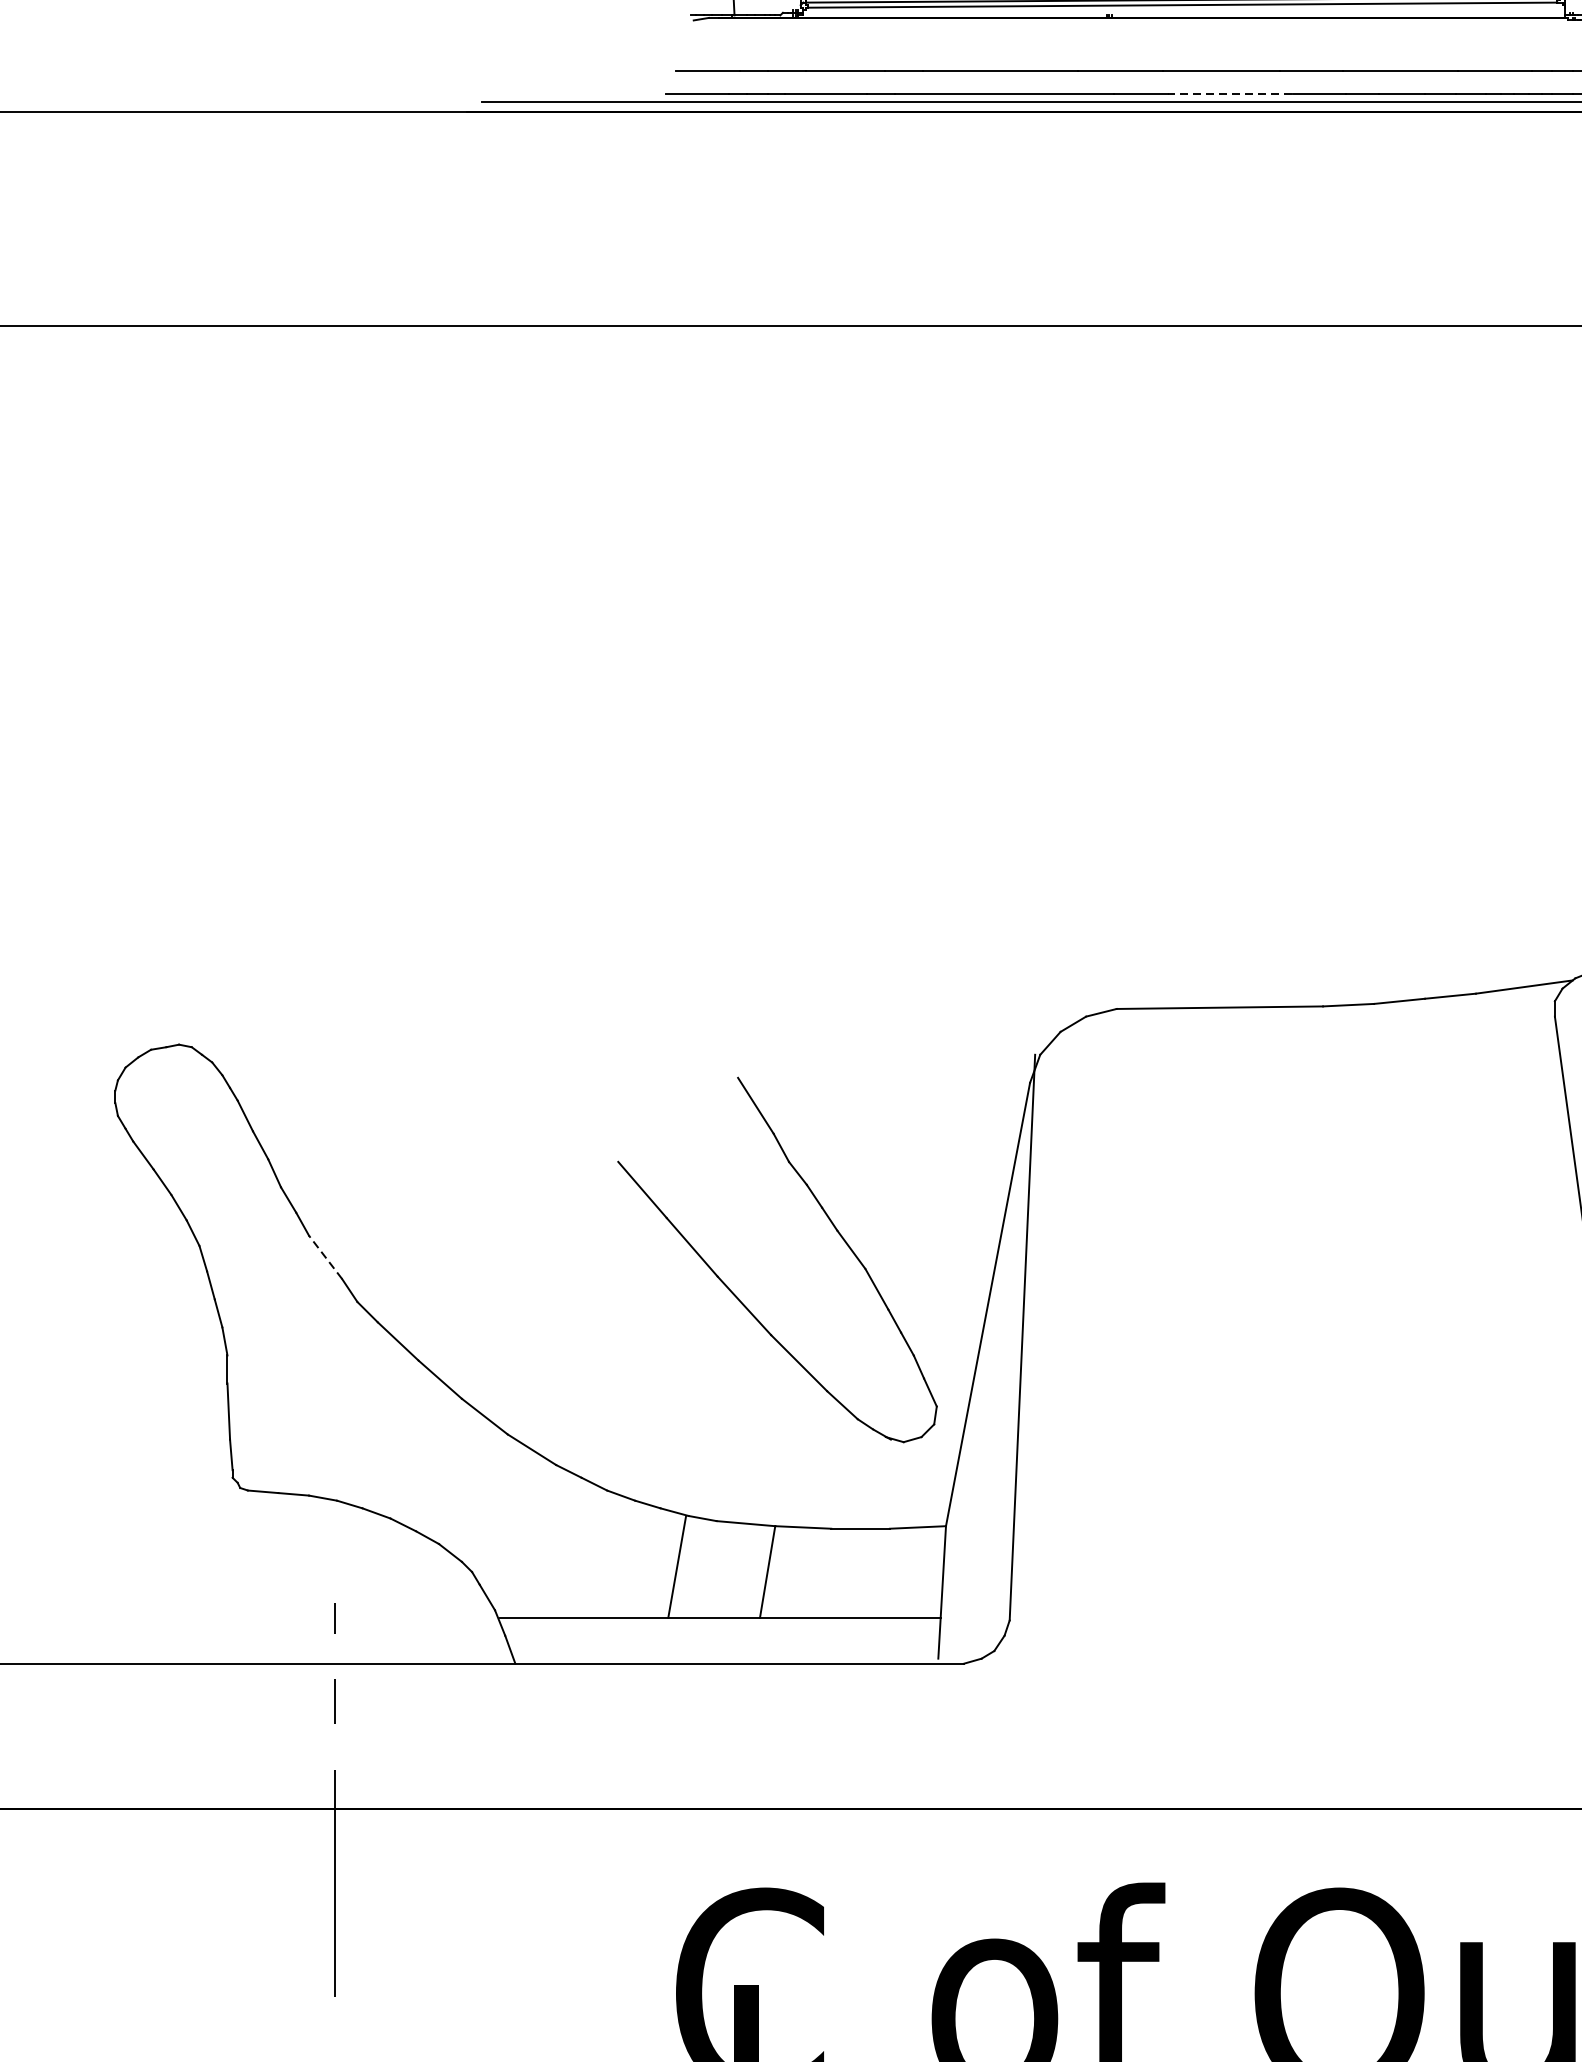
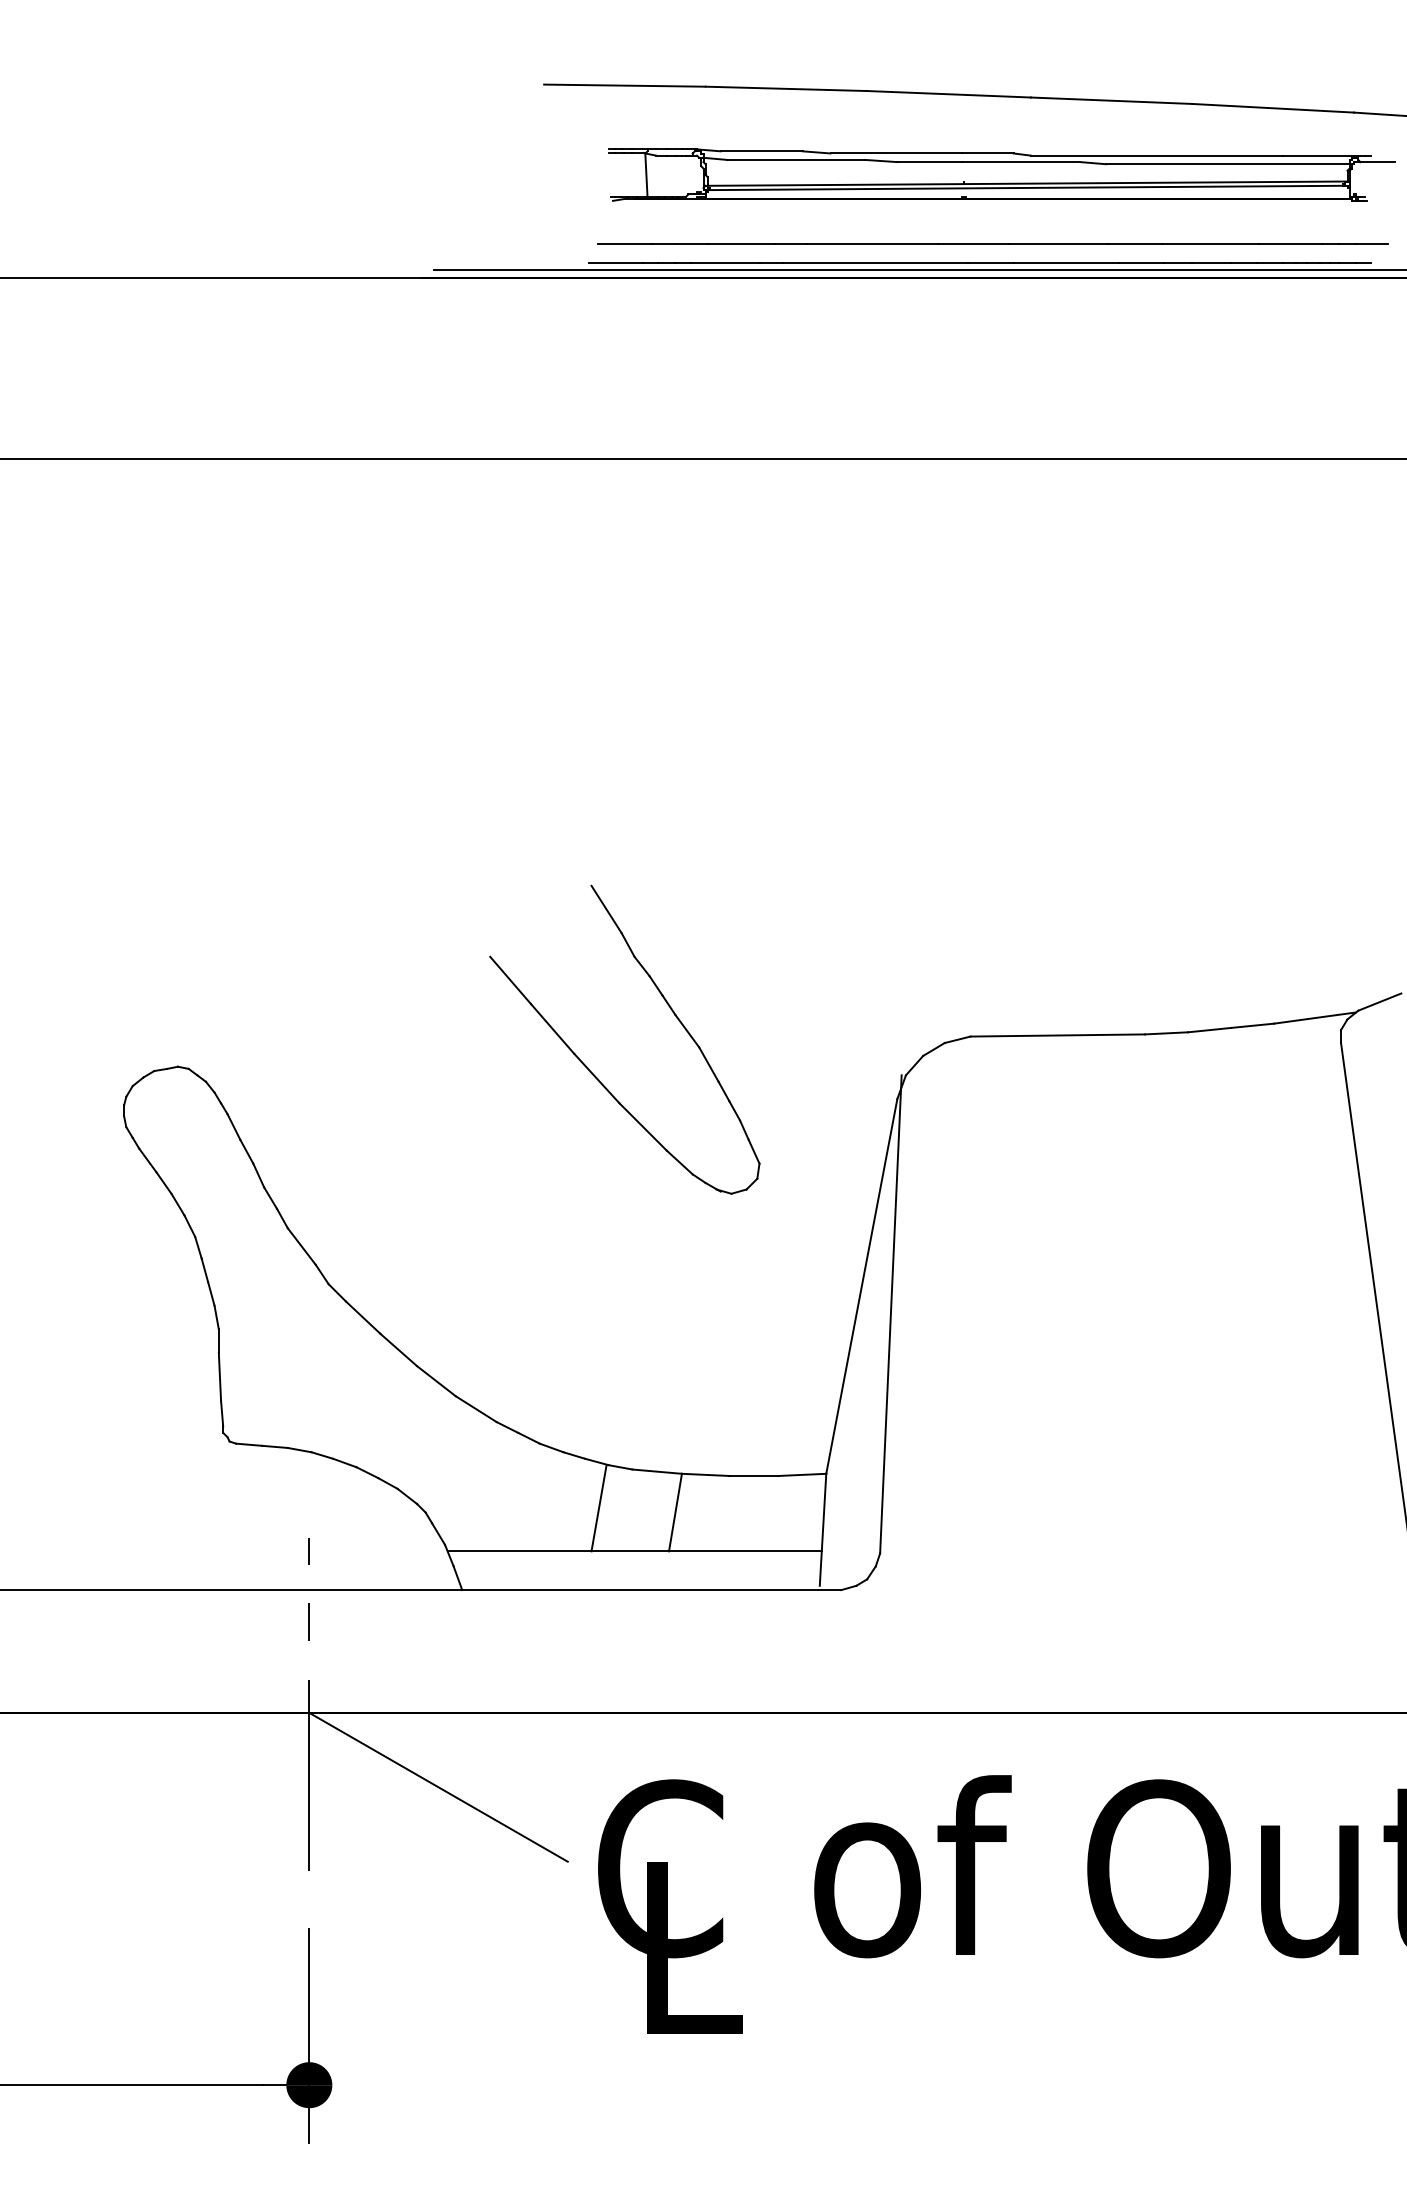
line: (1230, 94) -> (1066, 263), dashed -> solid
line: (325, 1257) -> (301, 1246), dashed -> solid
part: (734, 1292) -> (588, 1067), moved
line: (487, 1896) -> (438, 1786), added

